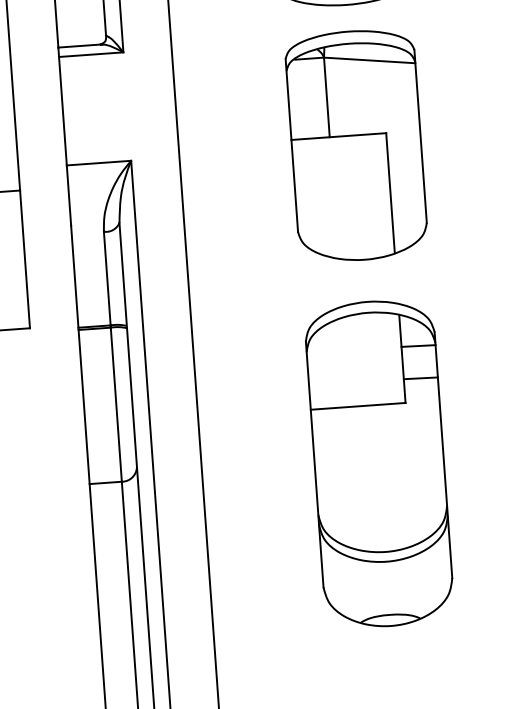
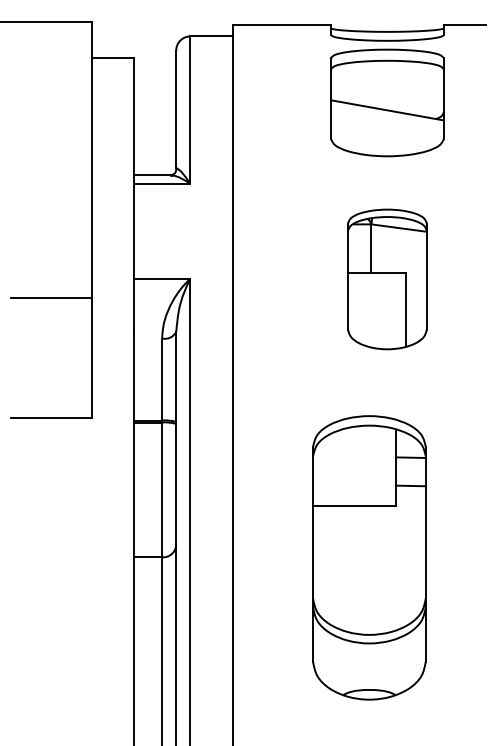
part: (356, 145) -> (387, 279), size x0.7
part: (379, 463) -> (369, 557), moved

